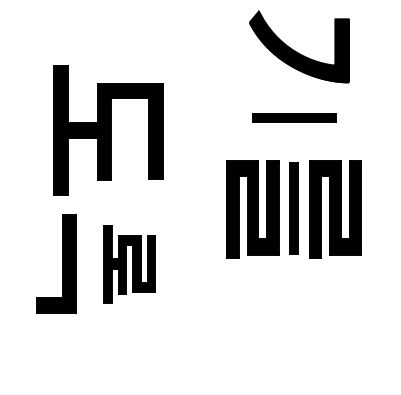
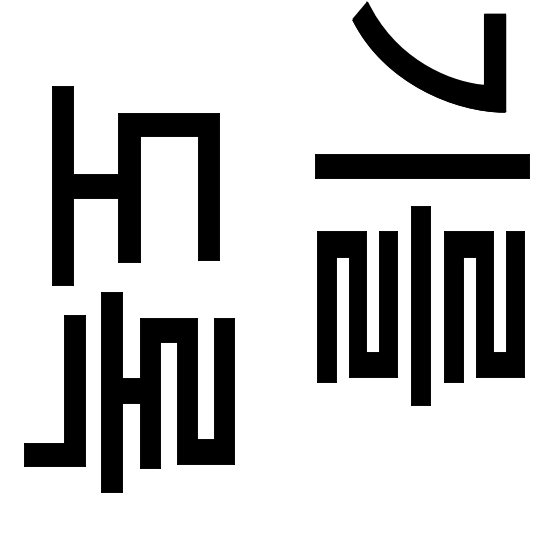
part: (294, 117) -> (422, 165), size x1.67
part: (293, 208) -> (420, 305), size x1.43
part: (129, 264) -> (168, 392), size x1.67

